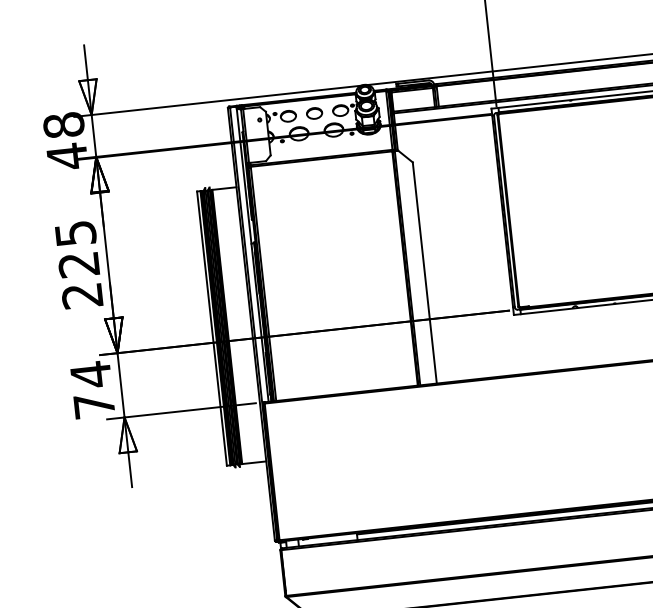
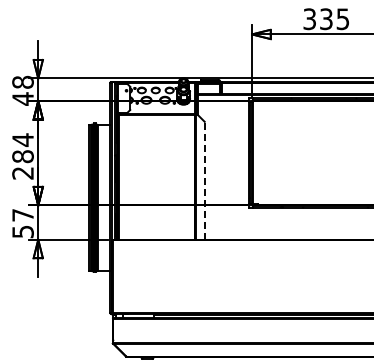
text: (76, 249) -> (22, 148), 225 -> 284
line: (424, 272) -> (204, 180), solid -> dashed
text: (91, 390) -> (22, 223), 74 -> 57

